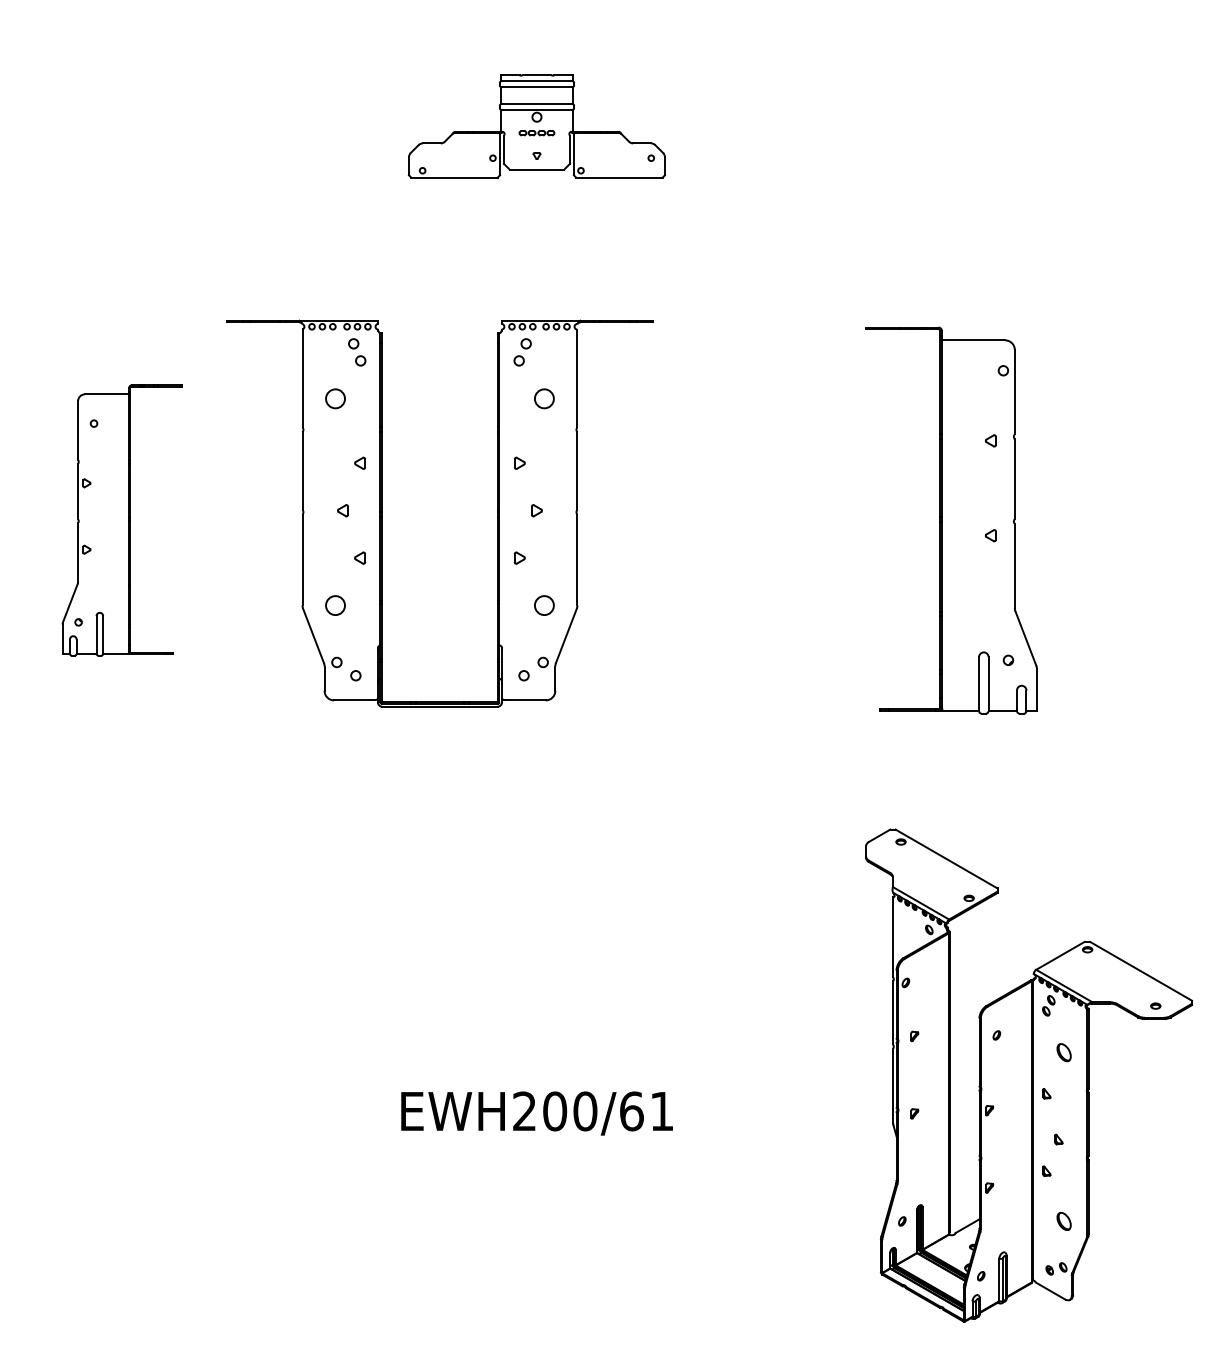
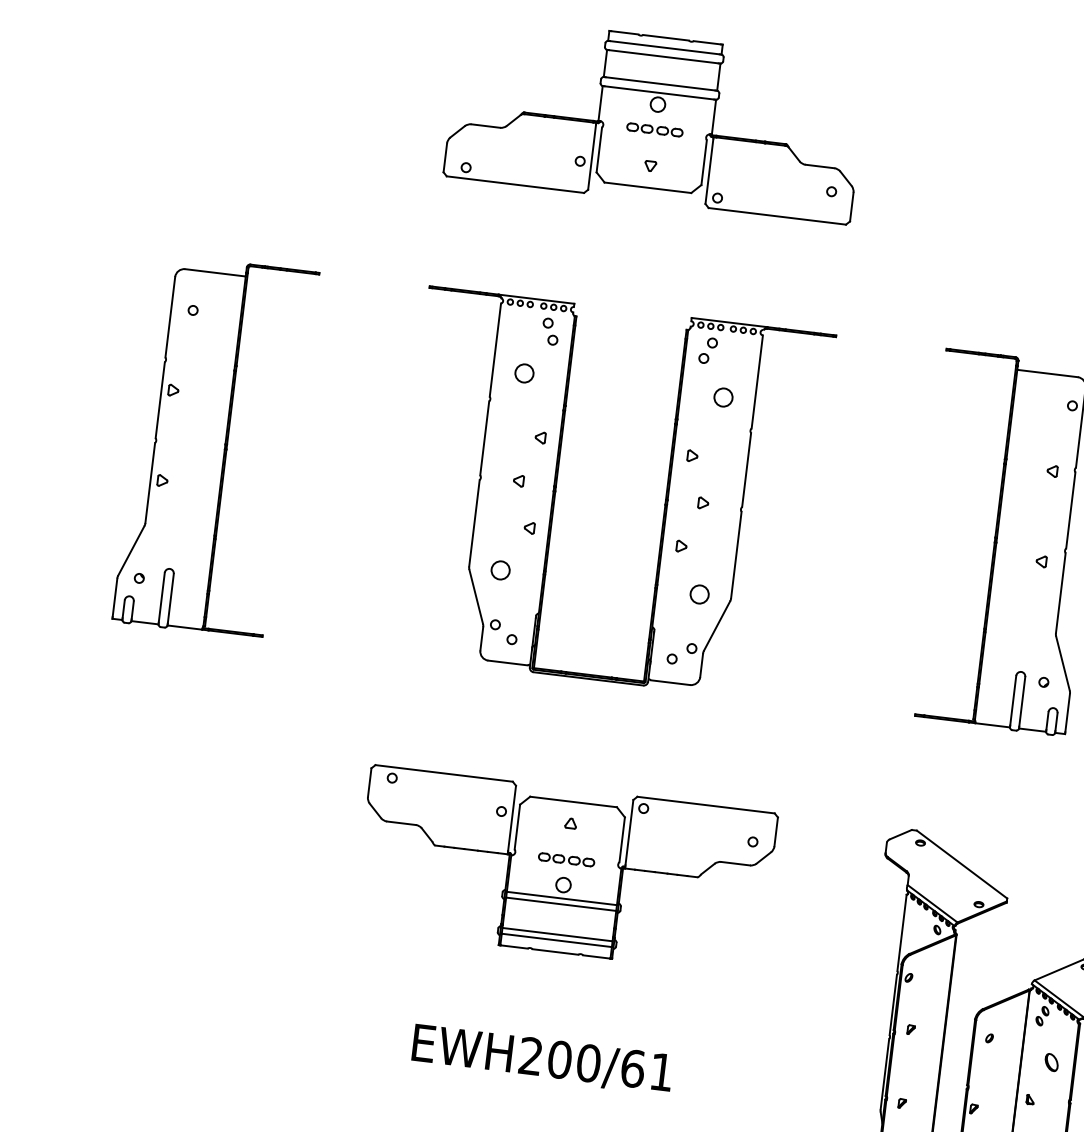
part: (536, 126) -> (655, 119), size x1.67
part: (382, 513) -> (556, 488), moved
part: (122, 520) -> (215, 446), size x1.43
part: (536, 914) -> (564, 870), added

